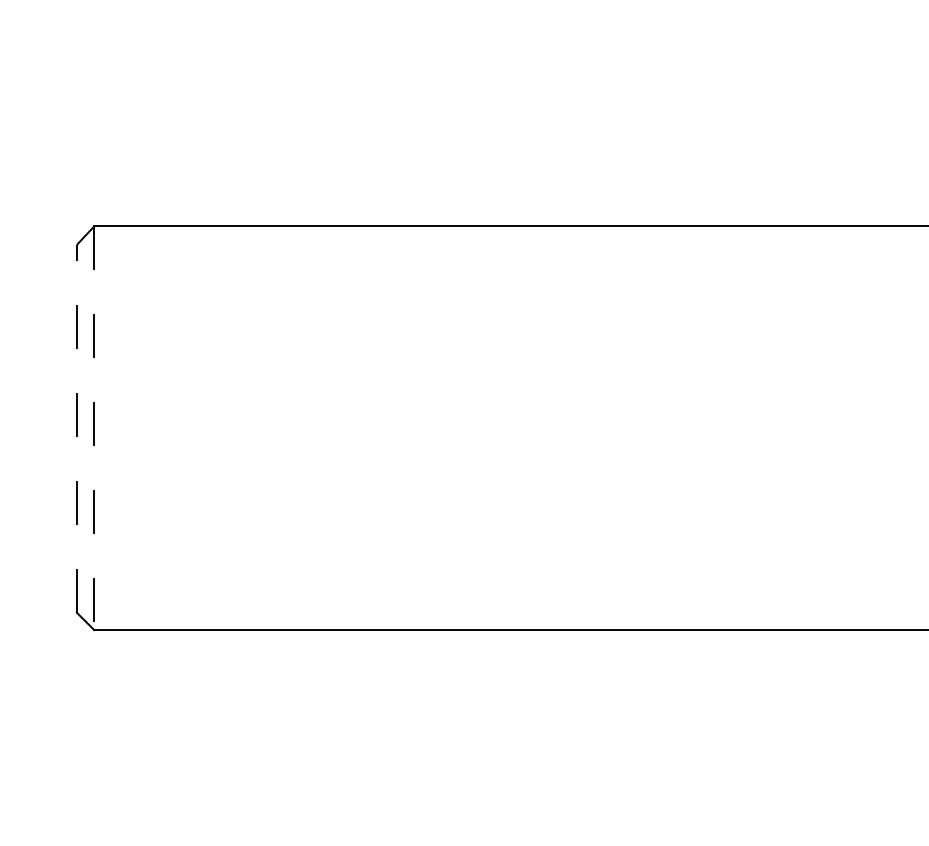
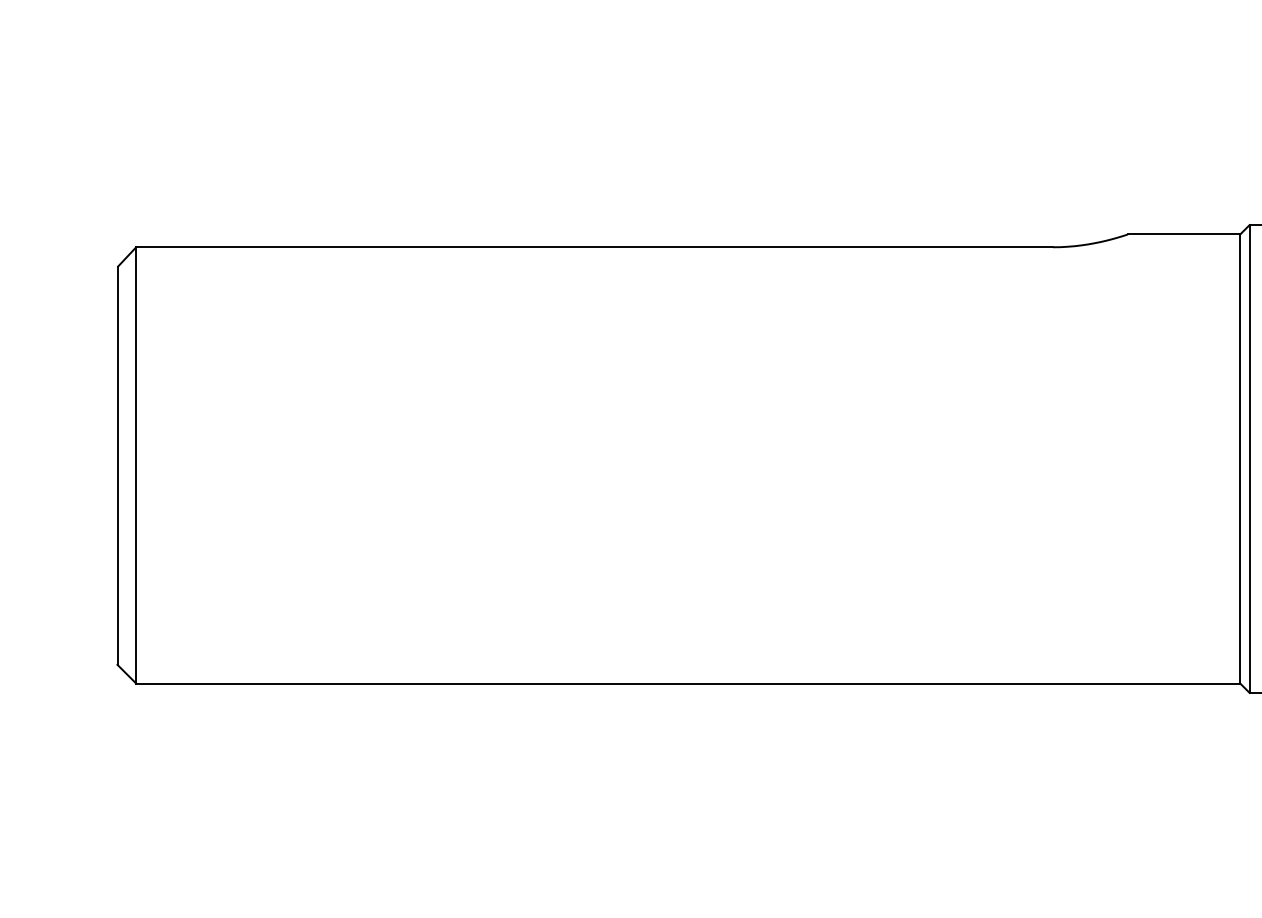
line: (94, 428) -> (136, 465), dashed -> solid
line: (76, 429) -> (117, 466), dashed -> solid

